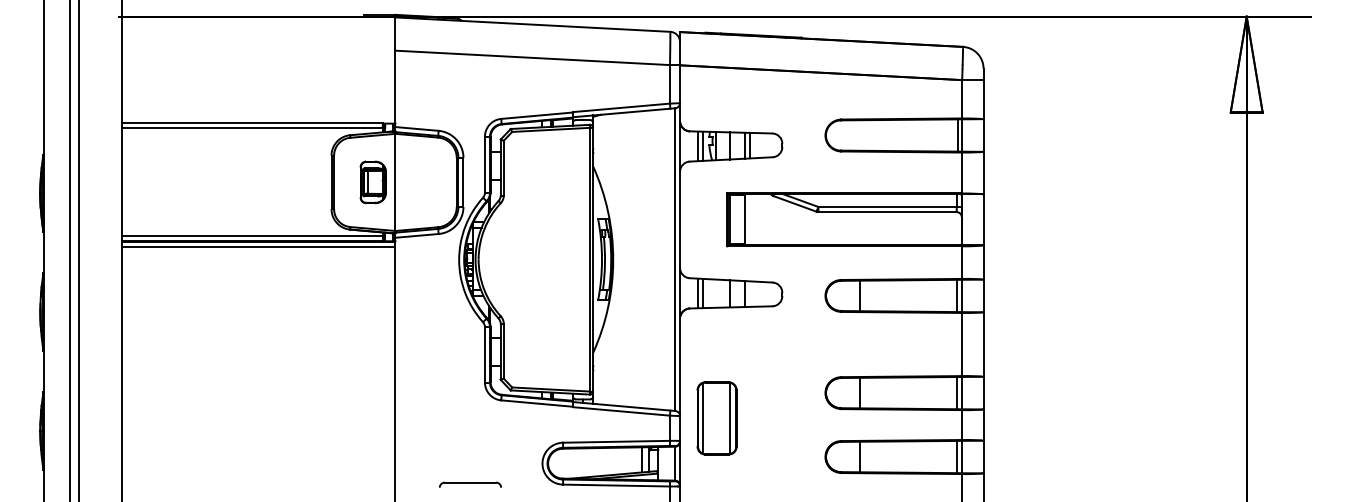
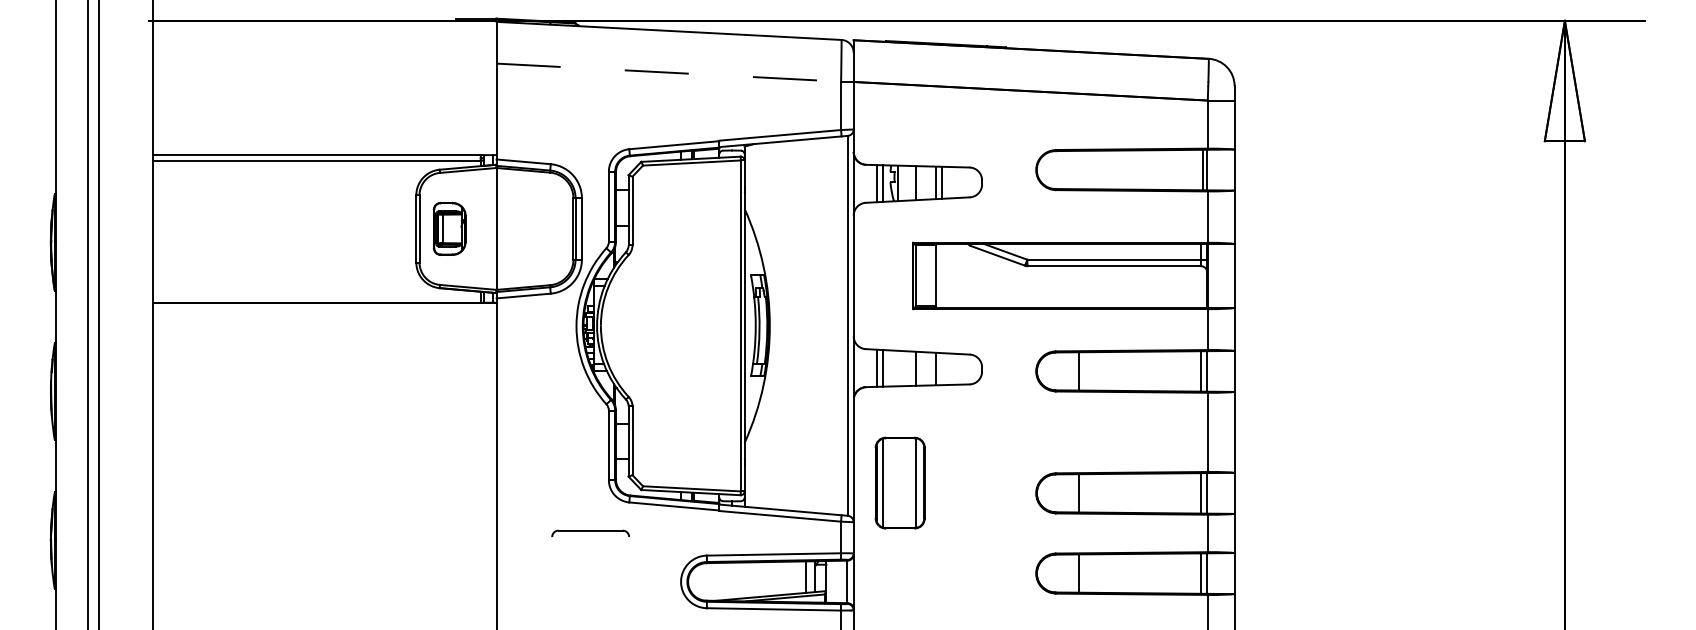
line: (533, 57) -> (669, 72), solid -> dashed
part: (373, 182) -> (449, 228), moved
line: (252, 236) -> (316, 296), removed
line: (258, 246) -> (324, 309), removed
part: (716, 417) -> (899, 482), moved
part: (470, 484) -> (590, 532), moved

